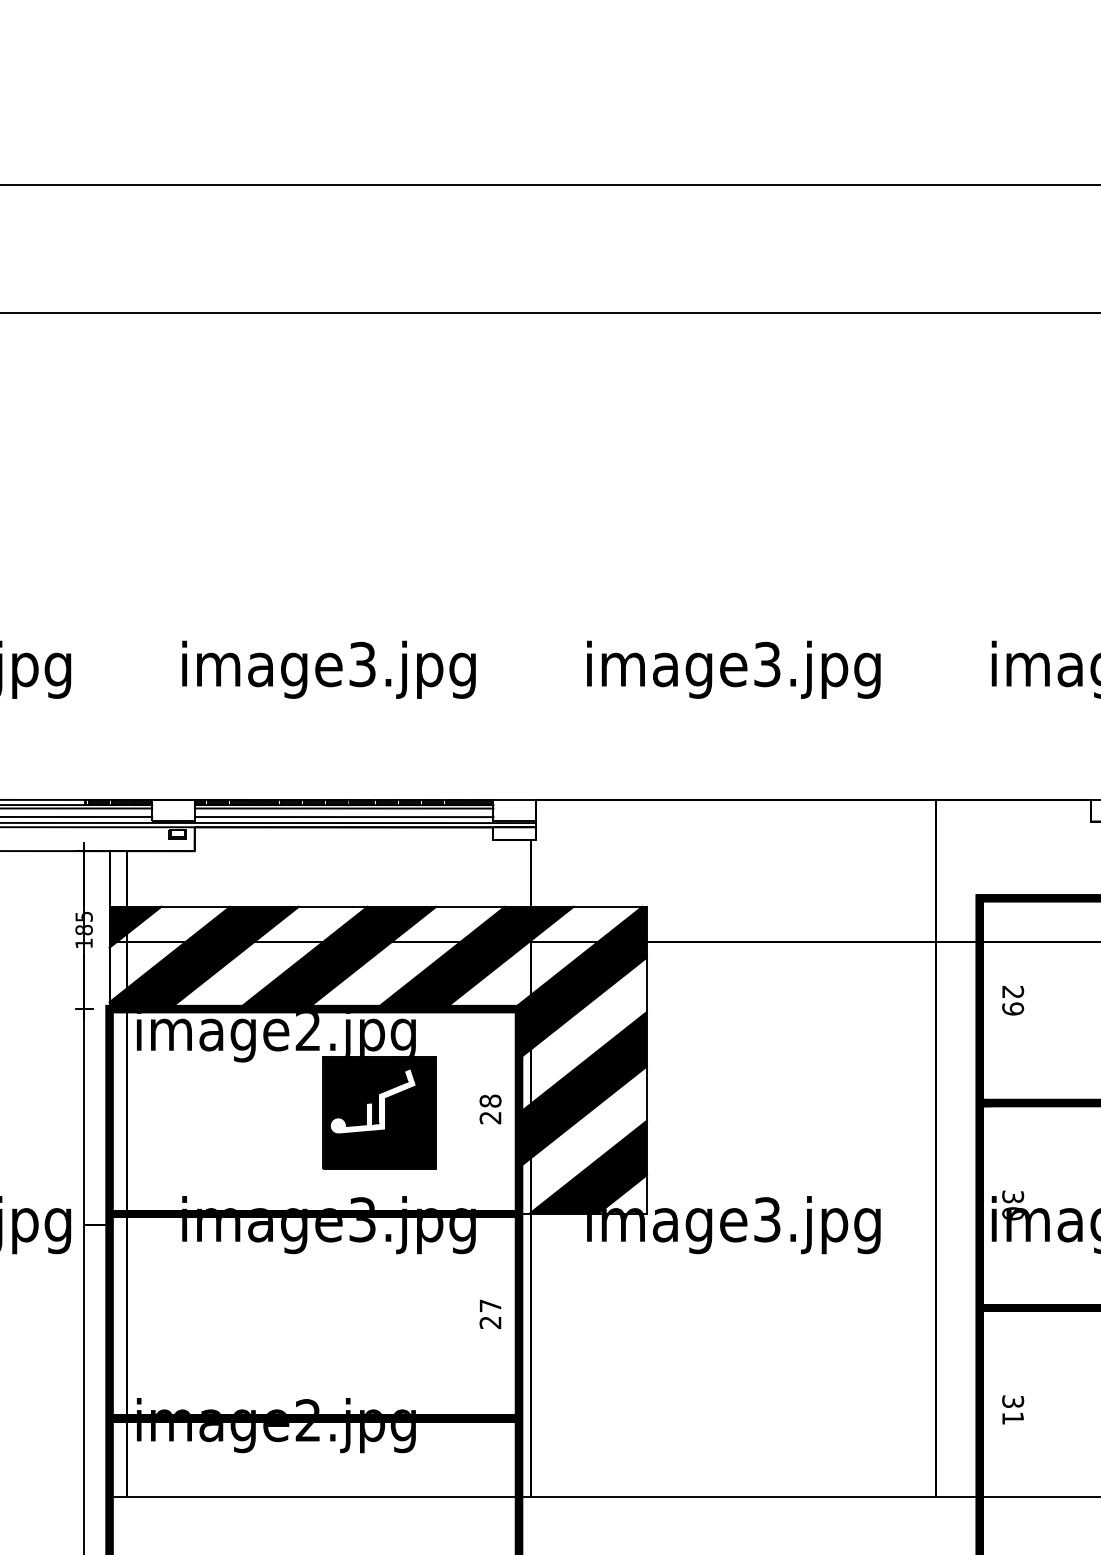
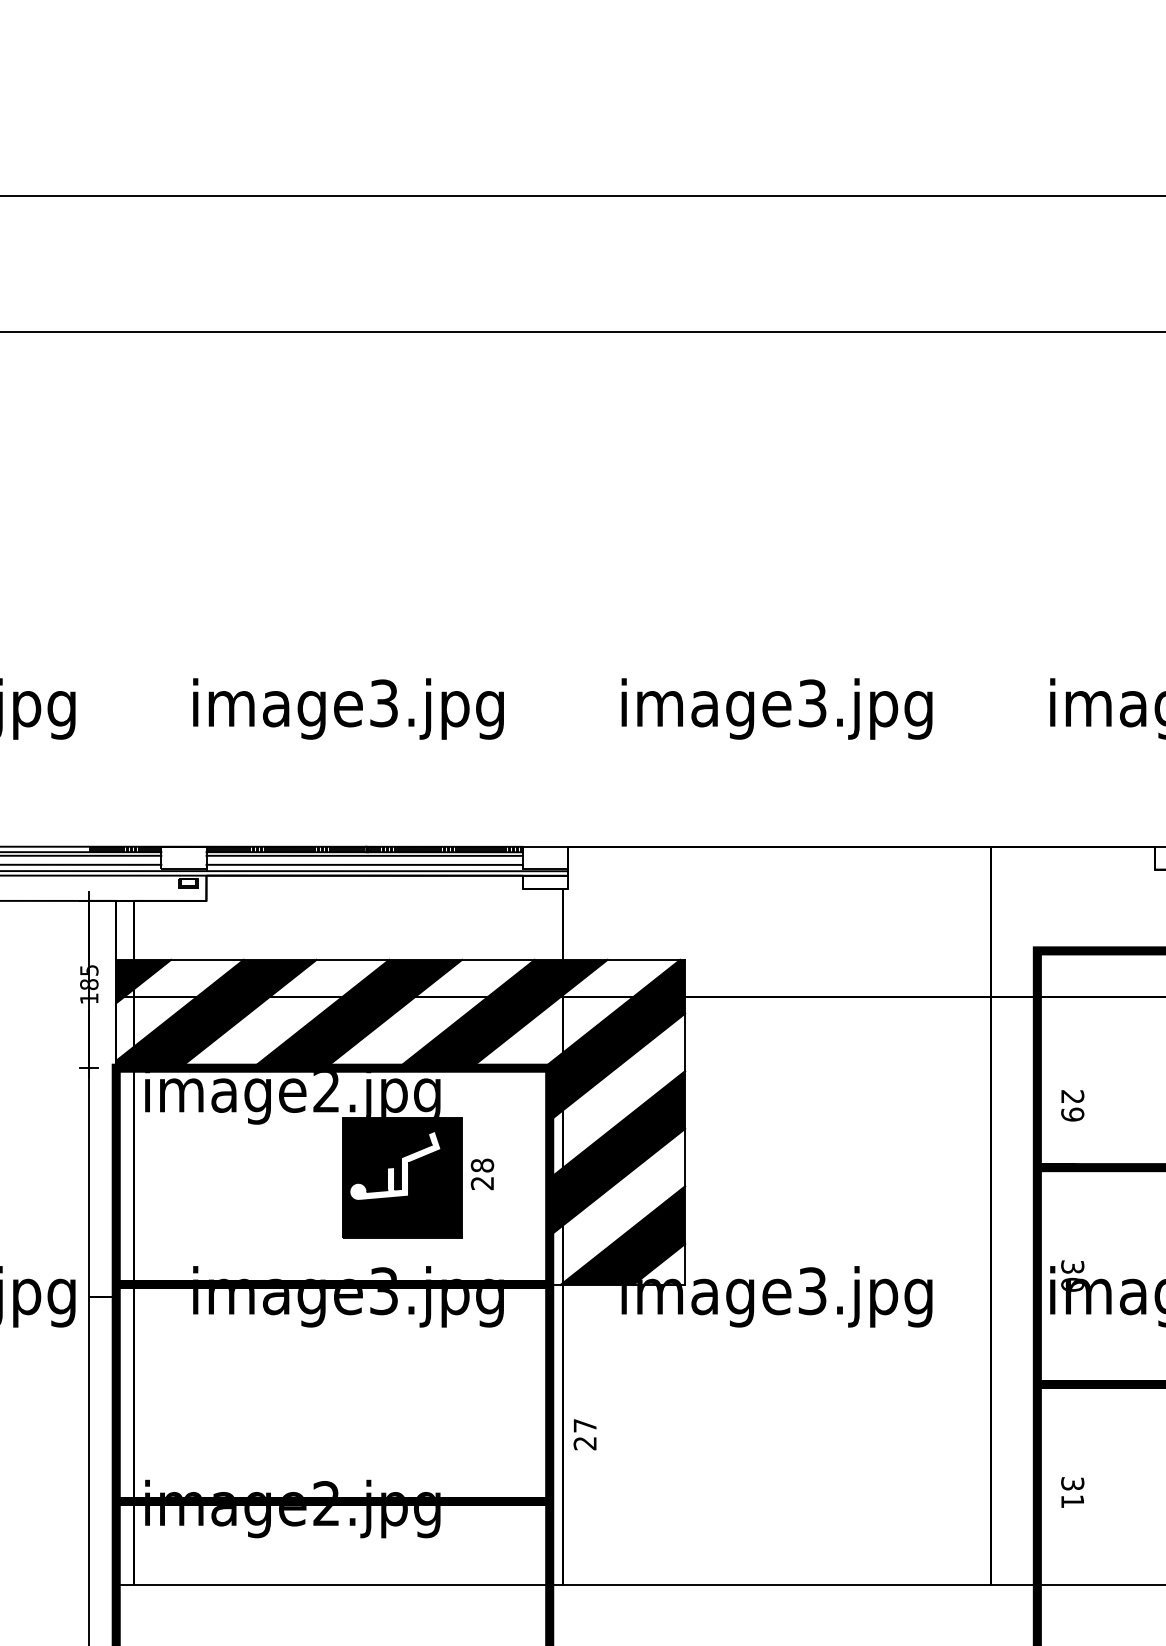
text: (1013, 1000) -> (1073, 1105), moved
text: (490, 1109) -> (482, 1174), moved
text: (490, 1313) -> (585, 1433), moved

